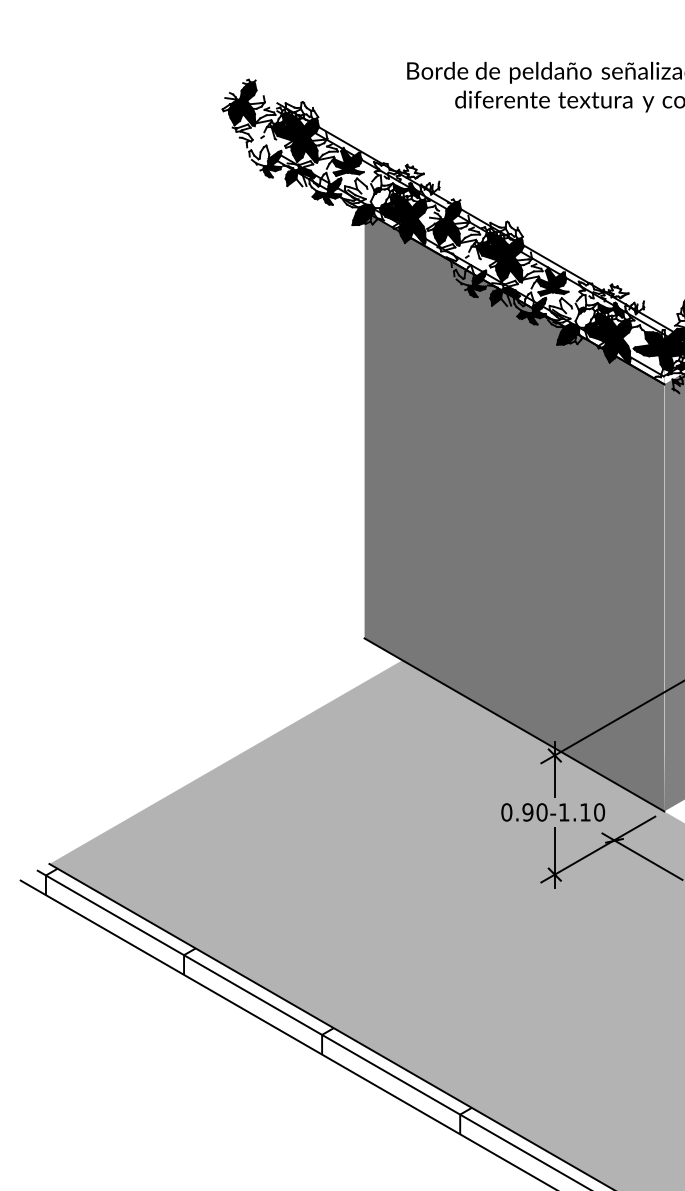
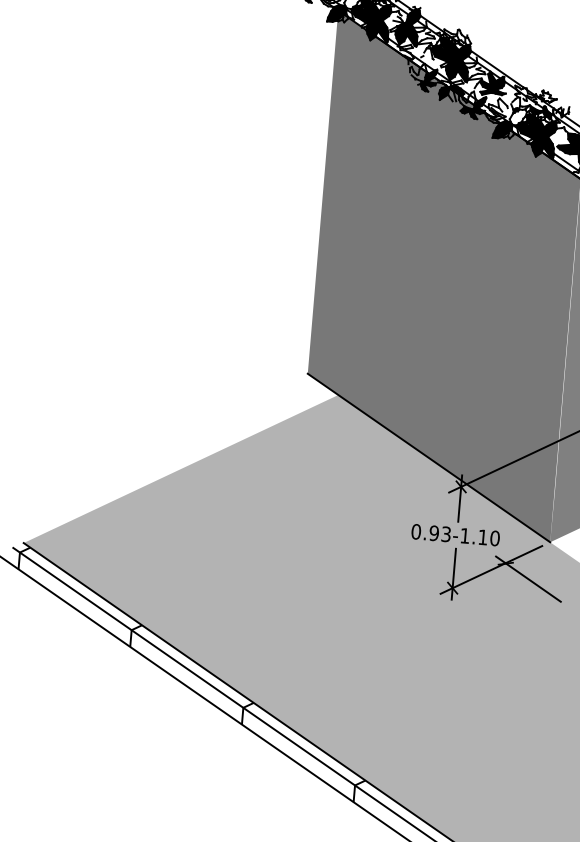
text: (541, 812) -> (445, 534), 0.90-1.10 -> 0.93-1.10

